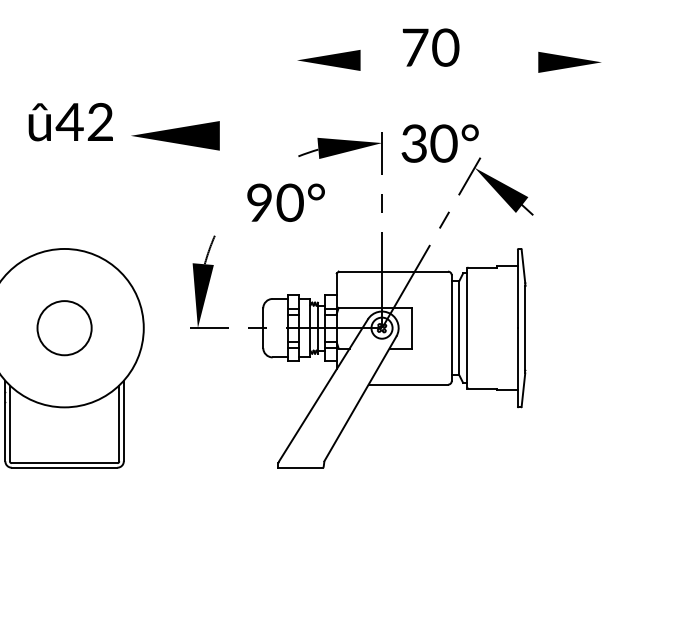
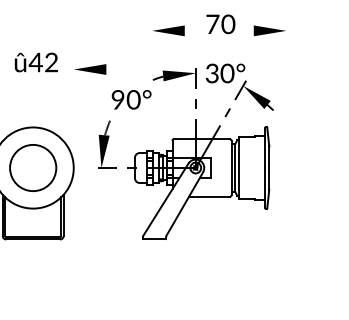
part: (568, 61) -> (269, 30), moved
part: (176, 135) -> (90, 69), size x0.71
text: (285, 202) -> (131, 99), moved
circle: (65, 327) -> (33, 167), size x1.67

